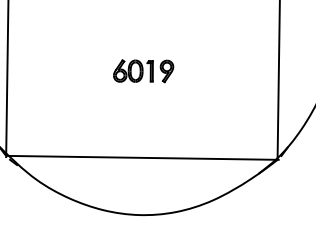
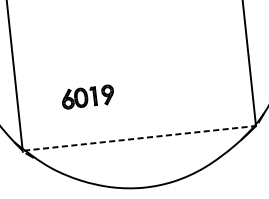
part: (143, 71) -> (87, 97), moved
line: (143, 157) -> (140, 137), solid -> dashed

